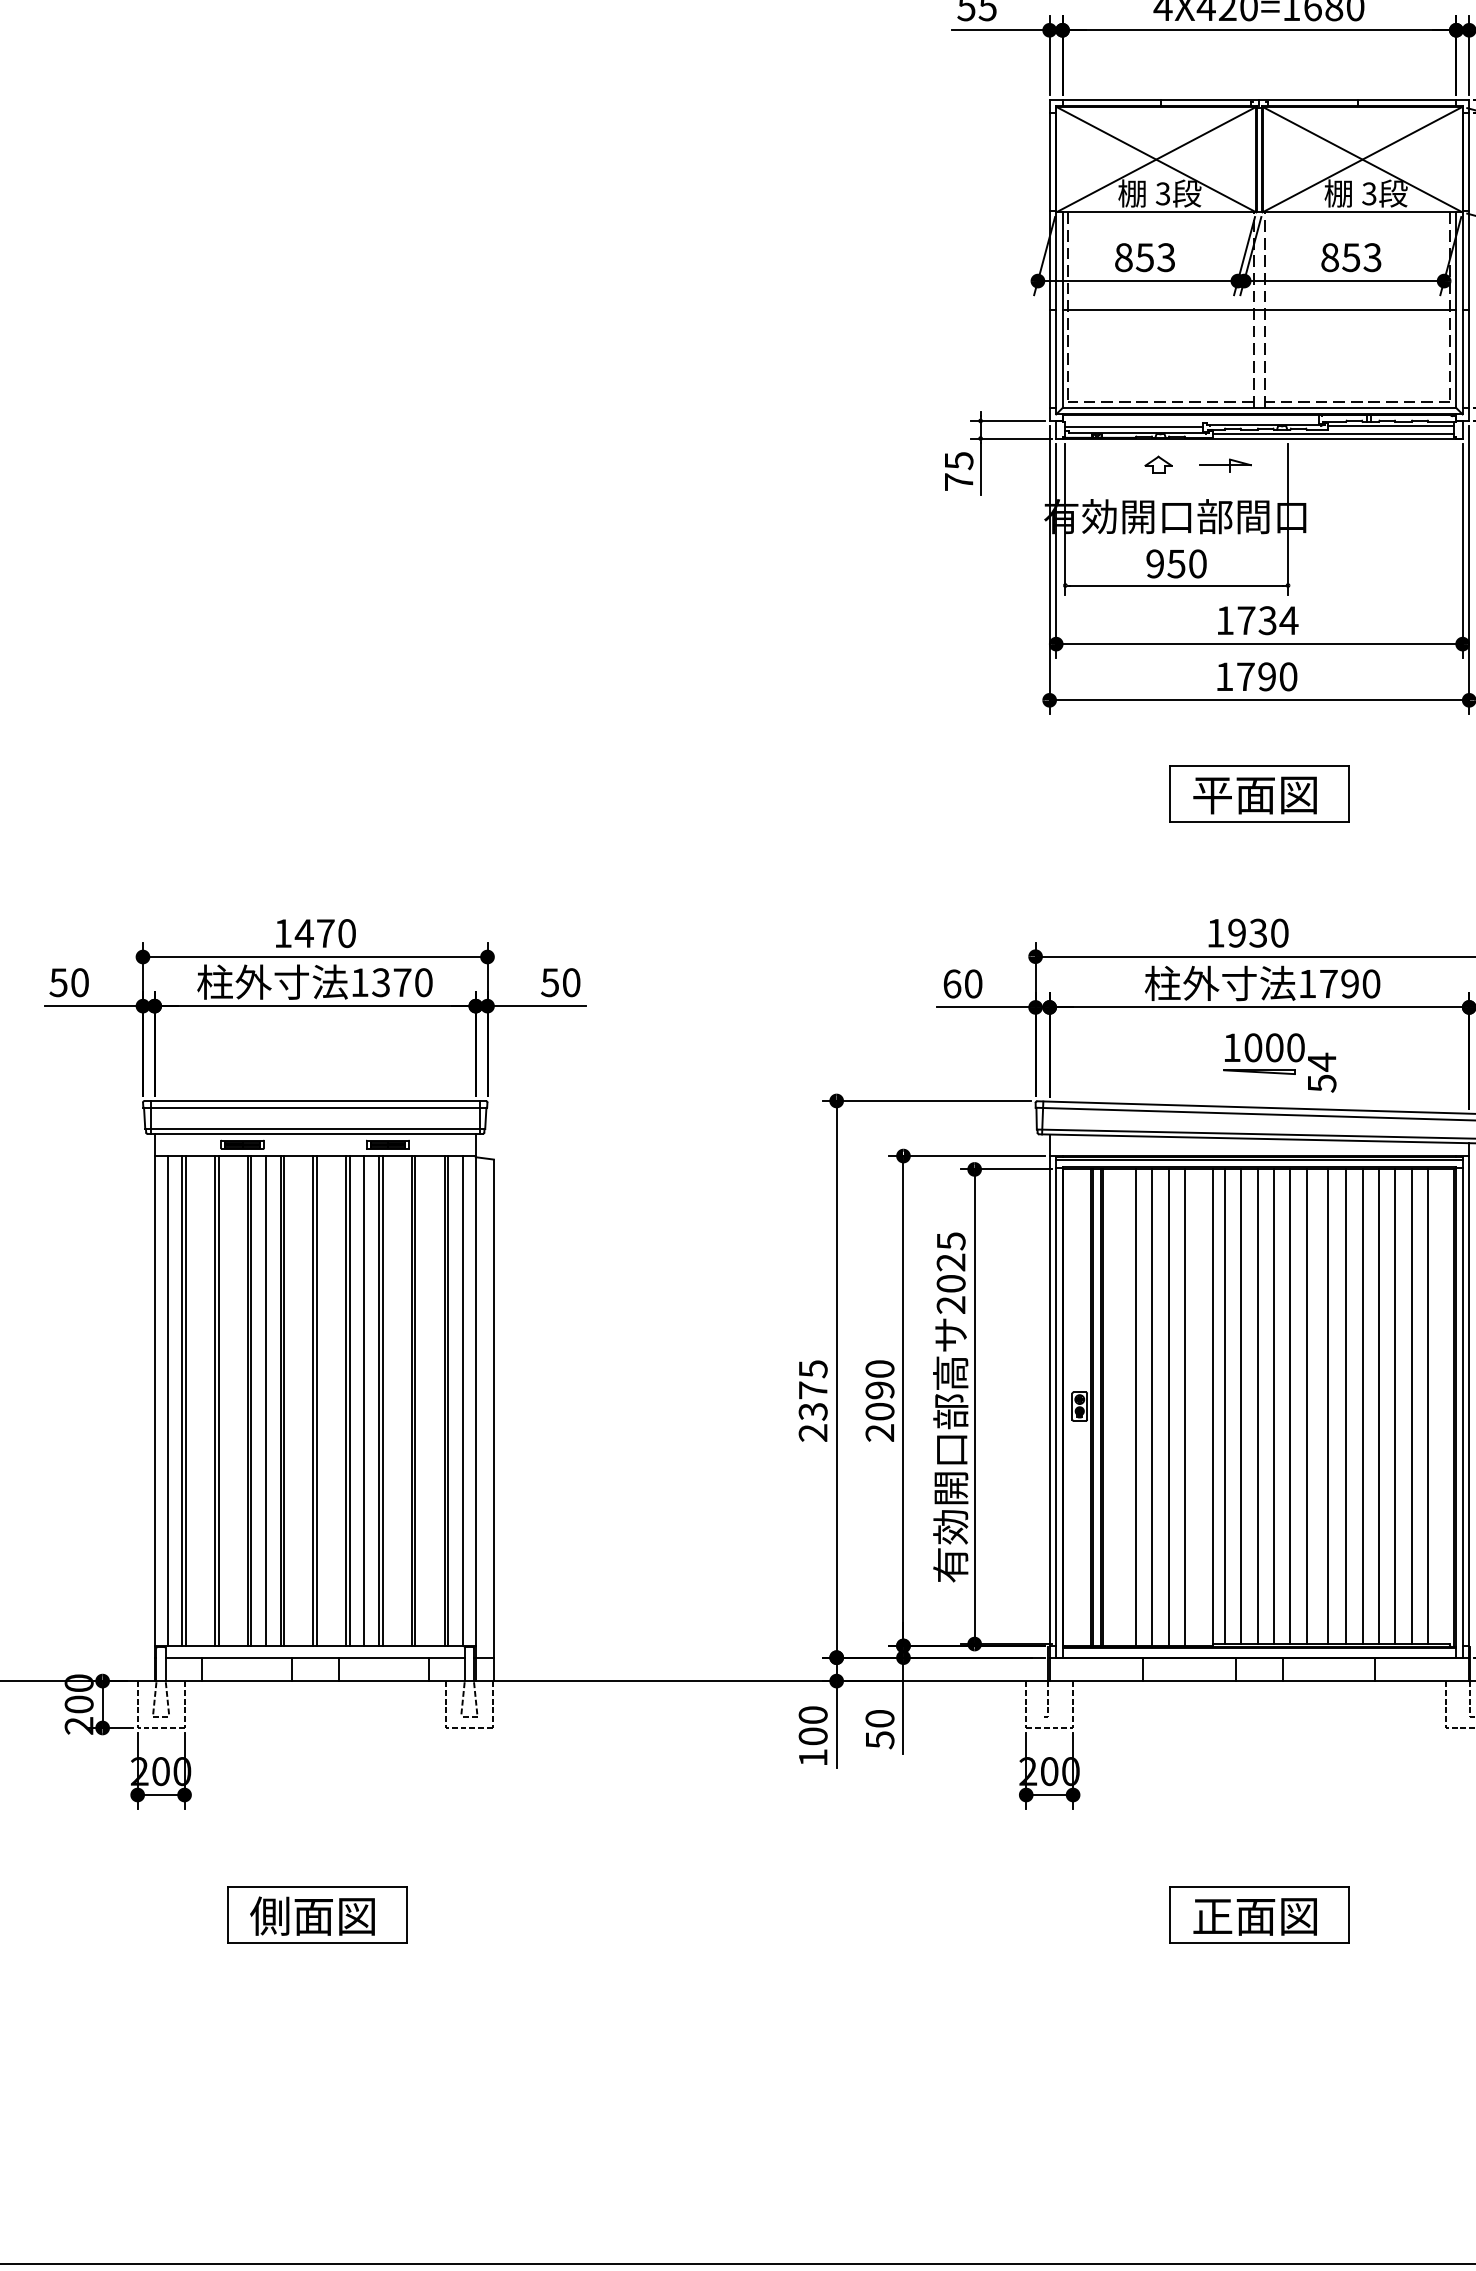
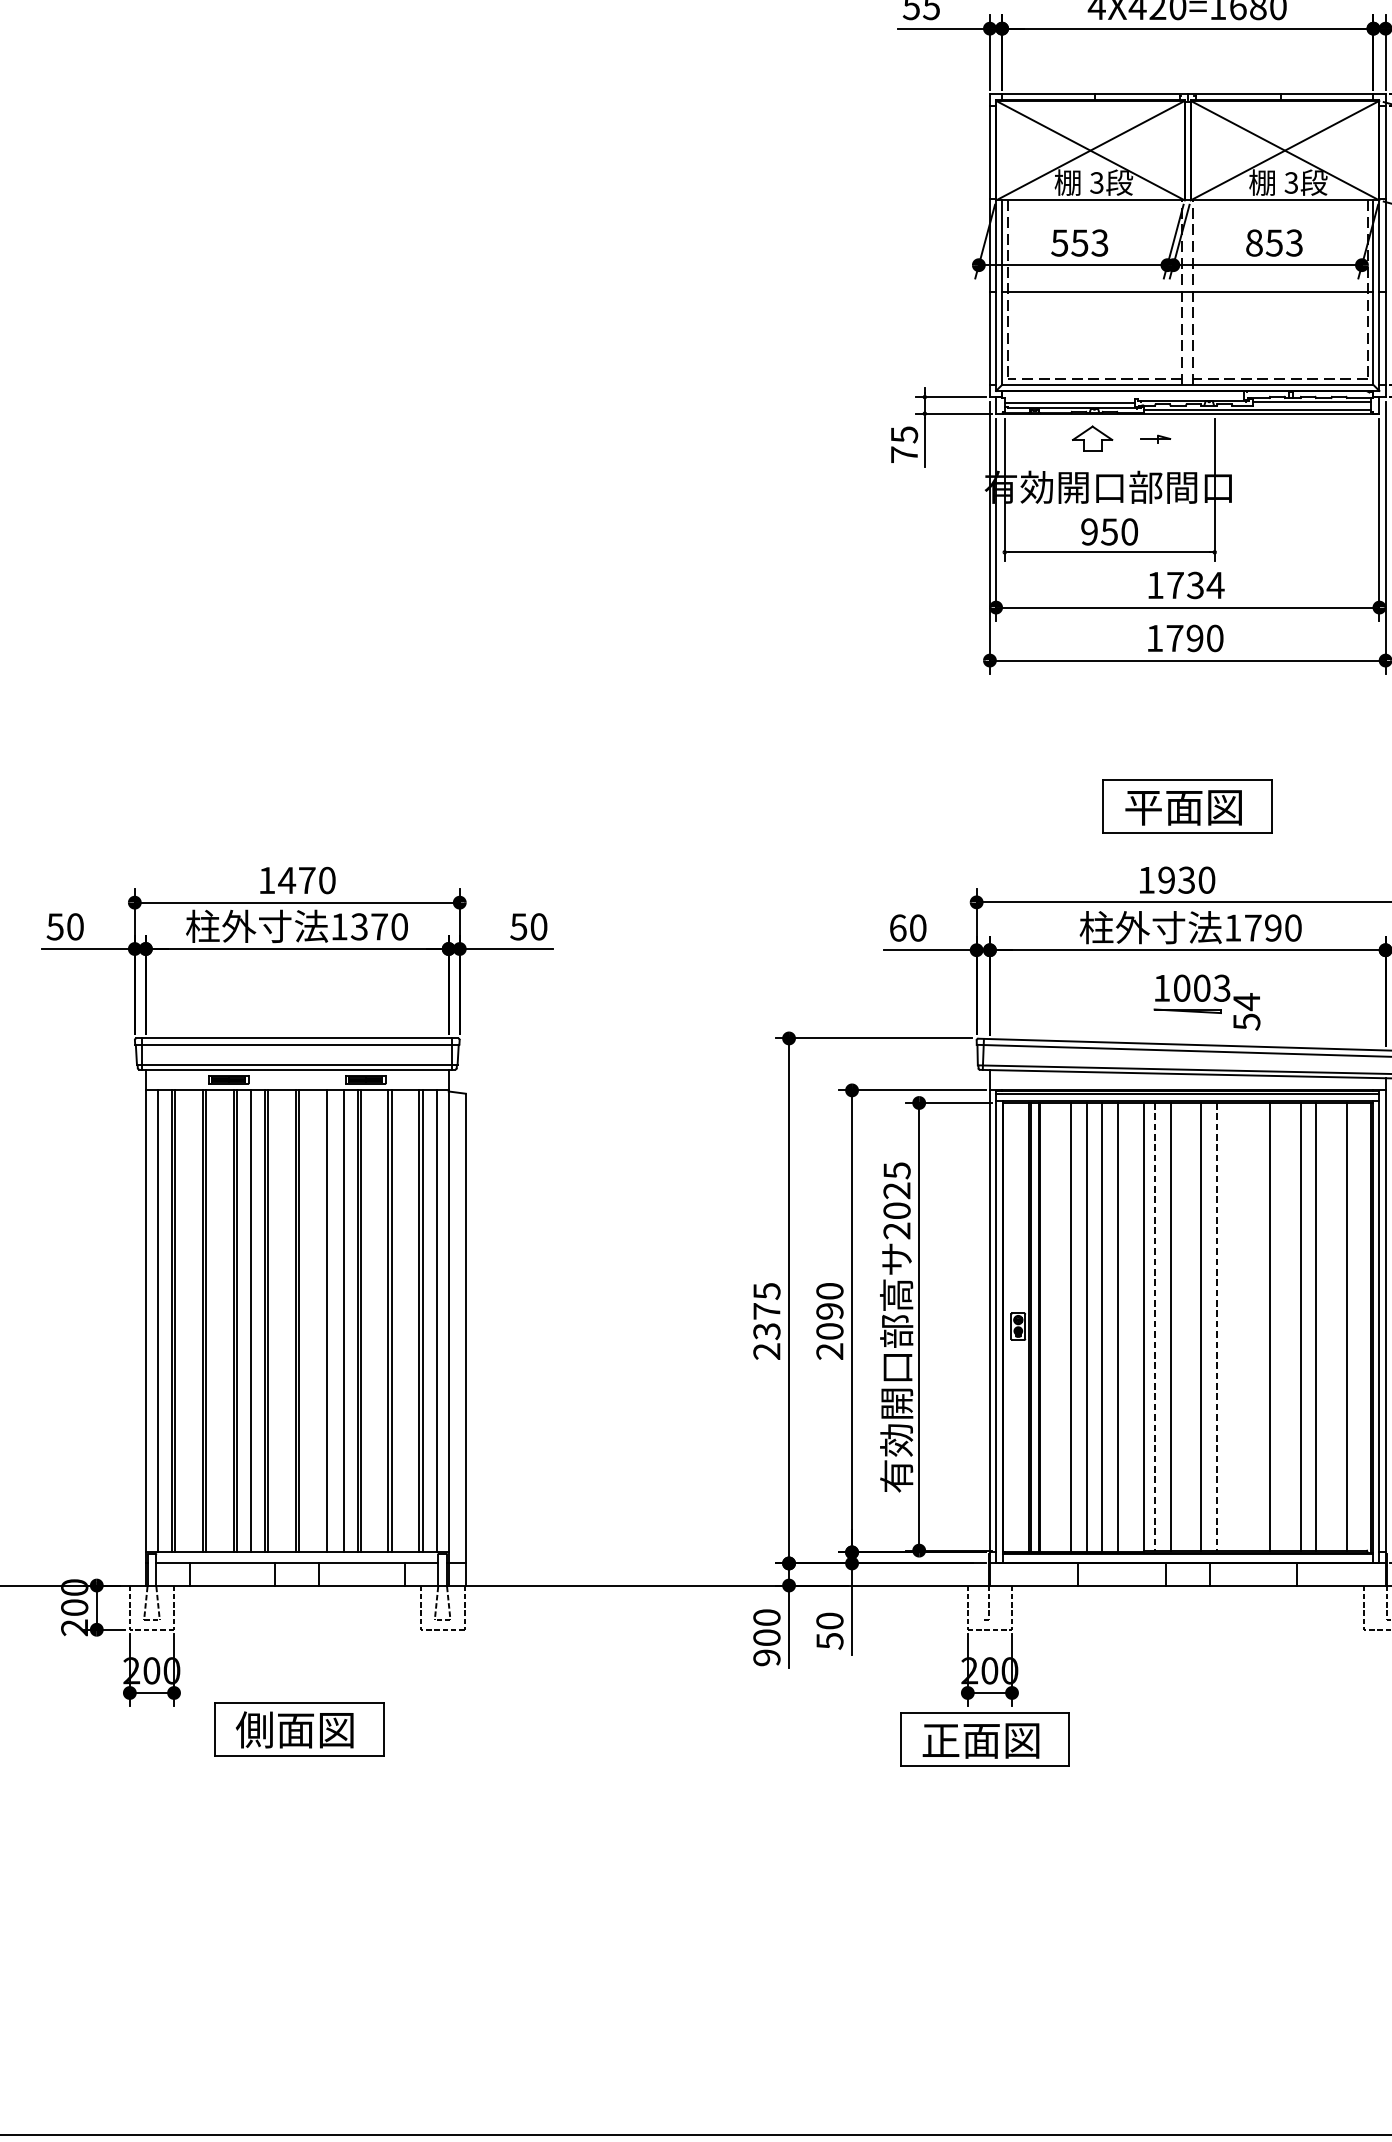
text: (1123, 257) -> (1059, 242), 853 -> 553
part: (1158, 464) -> (1092, 438), size x1.6
part: (1225, 465) -> (1155, 439), size x0.6
part: (1259, 793) -> (1187, 805), moved
text: (1295, 1047) -> (1221, 988), 1000 -> 1003
line: (349, 1400) -> (329, 1320), removed
line: (1257, 1406) -> (1185, 1326), removed
line: (1306, 1406) -> (1232, 1326), removed
line: (1328, 1406) -> (1252, 1326), removed
line: (1362, 1406) -> (1284, 1326), removed
line: (1411, 1406) -> (1331, 1326), removed
line: (1224, 1407) -> (1154, 1327), solid -> dashed
line: (1290, 1407) -> (1217, 1327), solid -> dashed
text: (812, 1757) -> (766, 1657), 100 -> 900
part: (317, 1914) -> (299, 1728), moved
part: (1259, 1914) -> (985, 1738), moved

